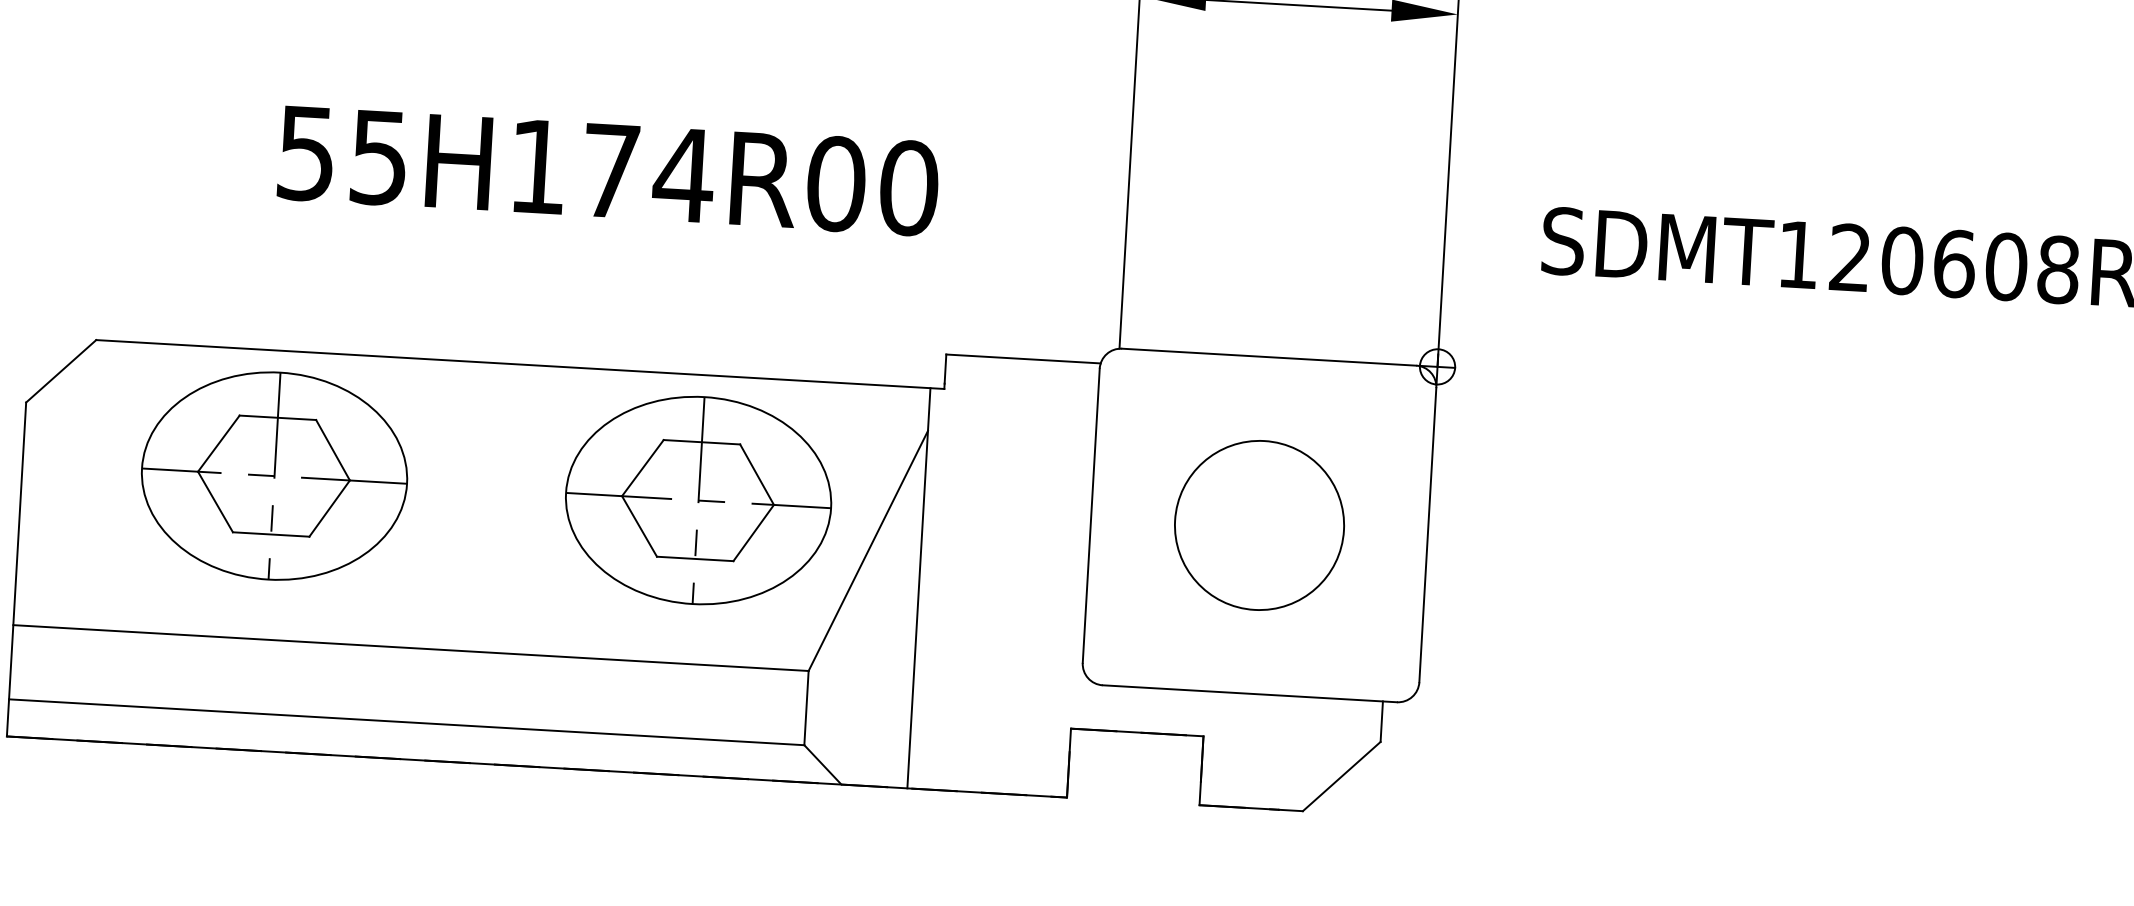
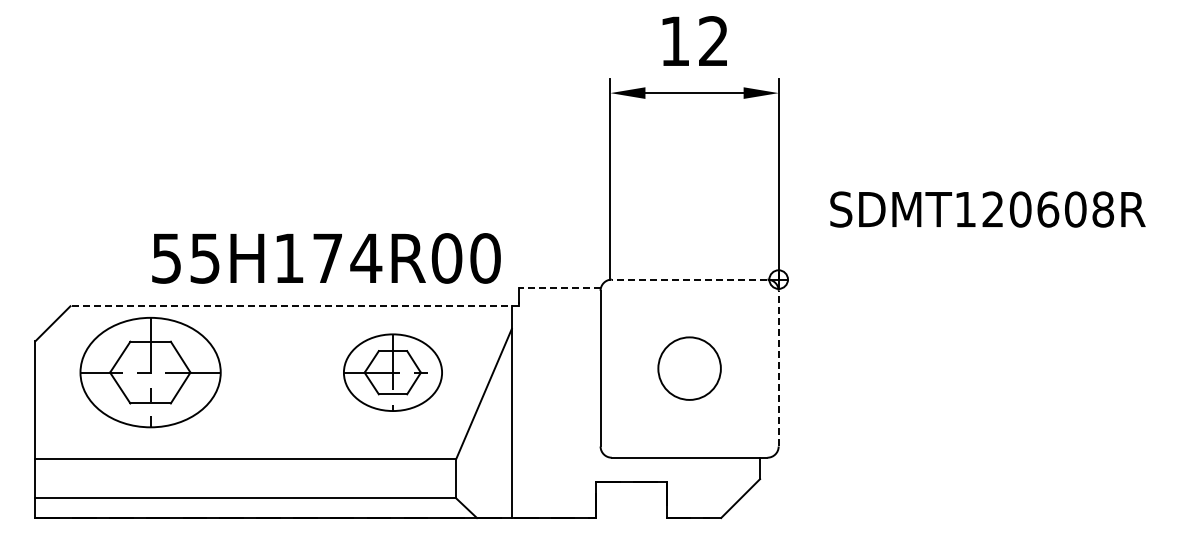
text: (608, 170) -> (326, 258), moved
line: (1269, 356) -> (689, 279), solid -> dashed
line: (1024, 359) -> (560, 288), solid -> dashed
line: (519, 364) -> (294, 306), solid -> dashed
part: (274, 475) -> (150, 372), moved
part: (697, 500) -> (392, 372), size x0.7
circle: (1259, 525) -> (689, 368), size x0.7
line: (1427, 534) -> (778, 368), solid -> dashed

